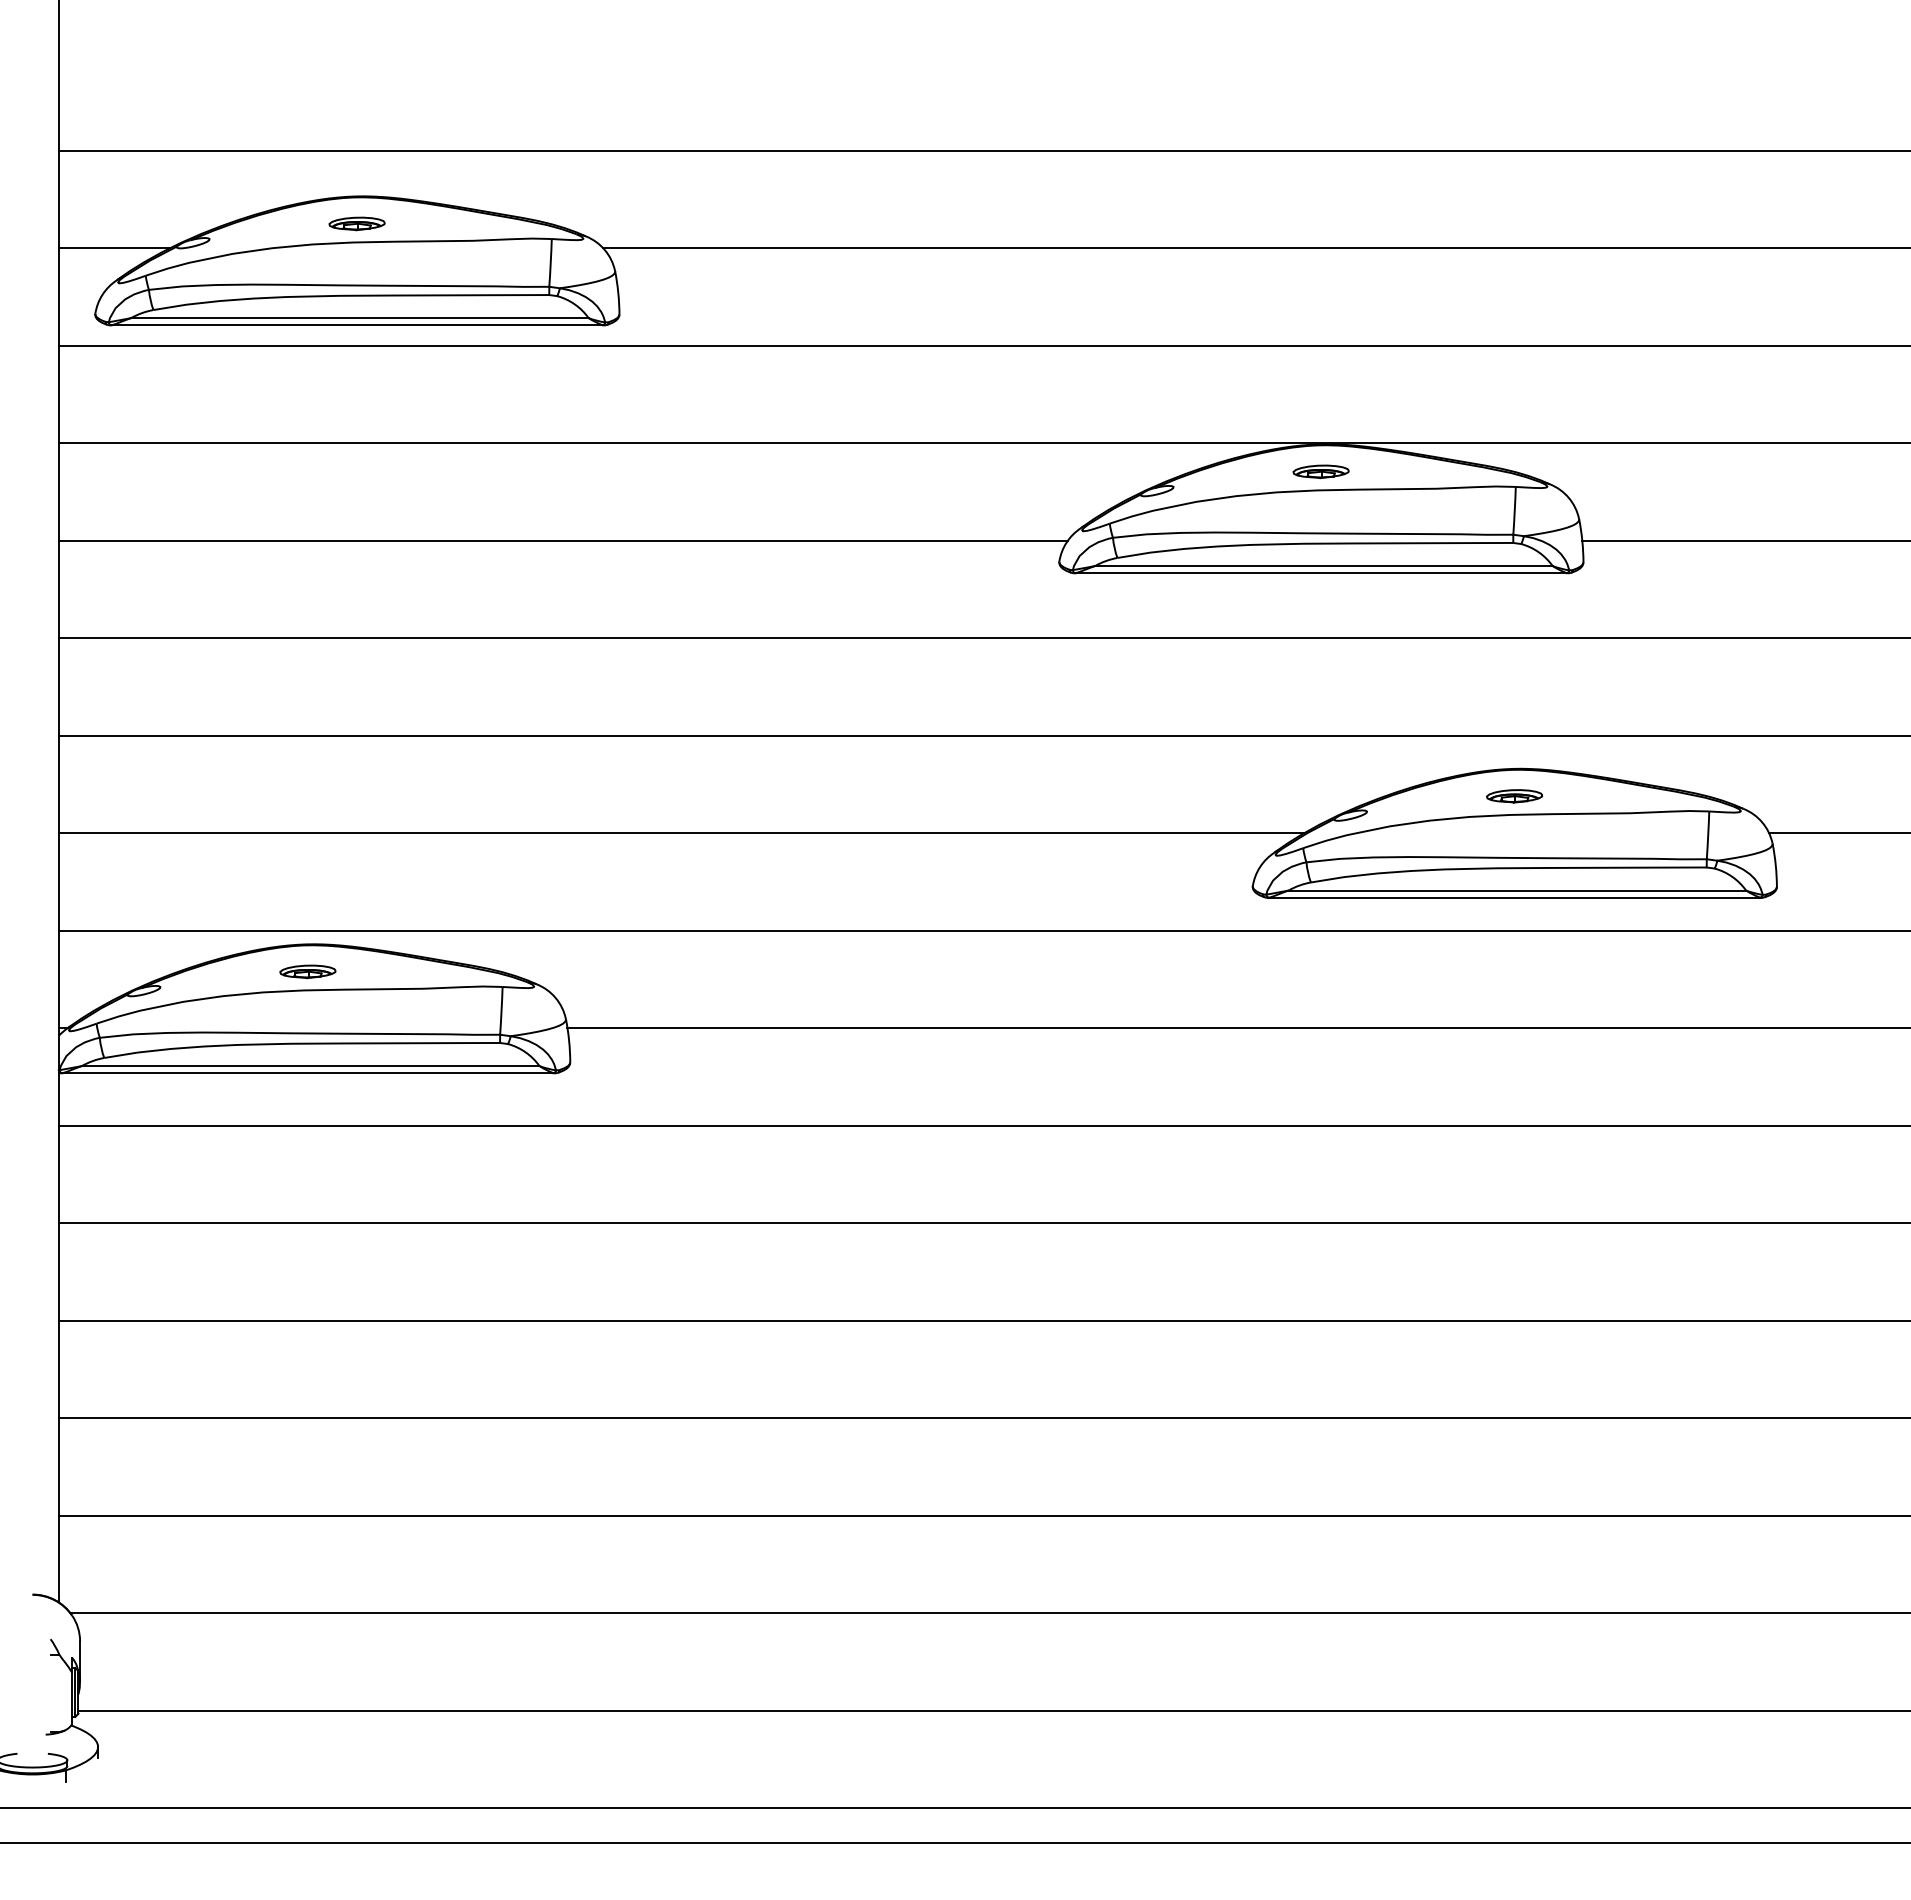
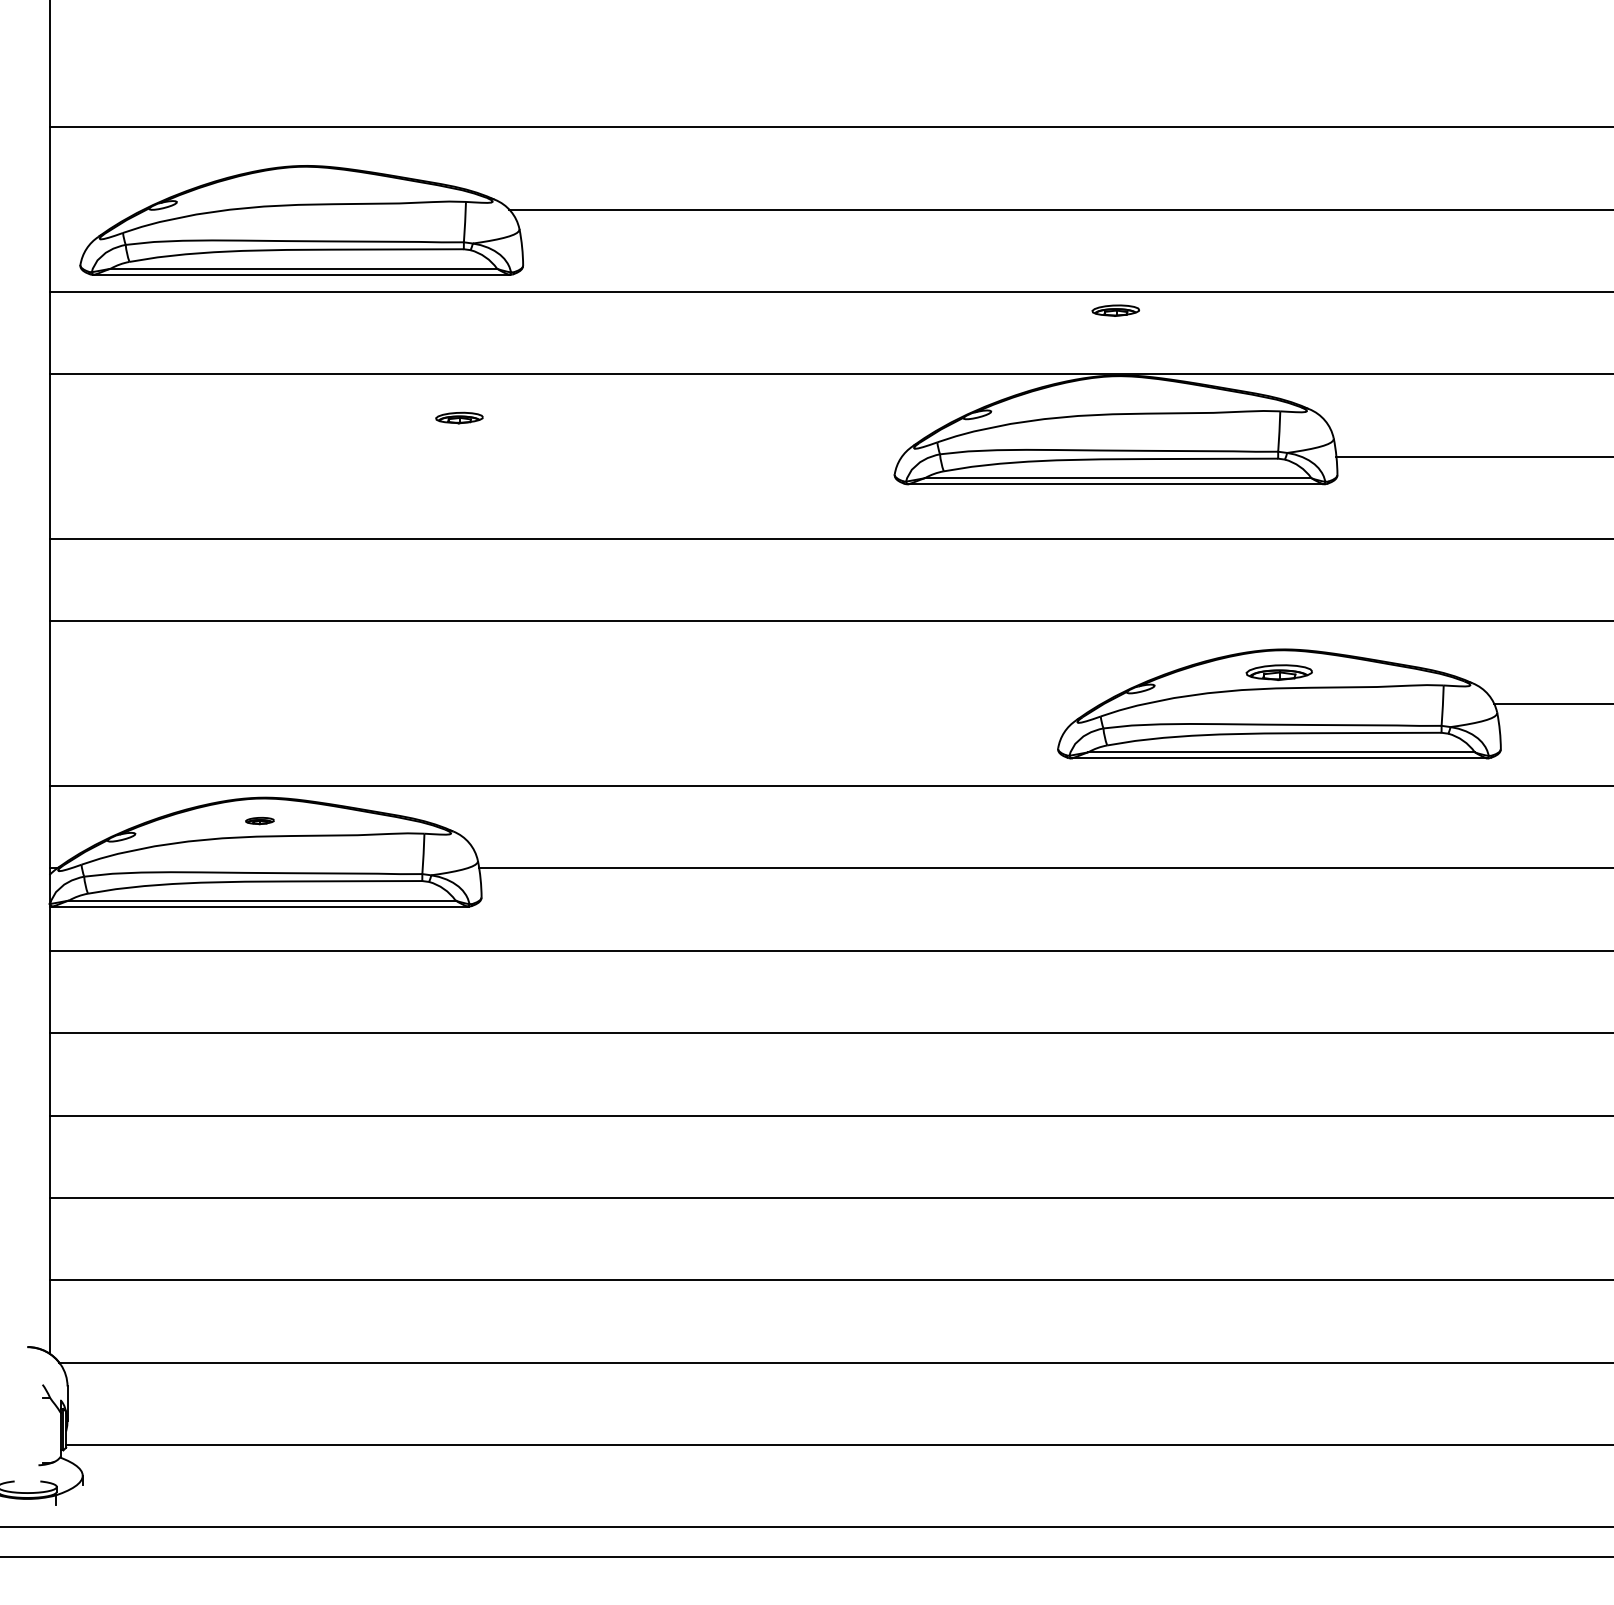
part: (356, 223) -> (458, 417), moved
line: (114, 248) -> (96, 209), removed
part: (1320, 471) -> (1115, 310), moved
line: (563, 540) -> (475, 456), removed
part: (1514, 796) -> (1279, 672), size x1.4
line: (681, 833) -> (575, 704), removed
part: (307, 971) -> (259, 820), size x0.6

